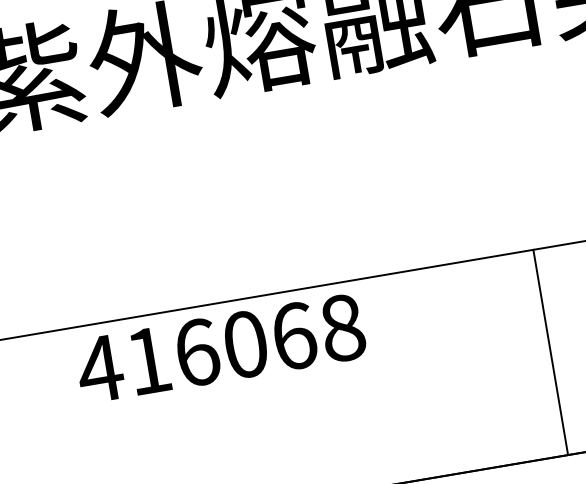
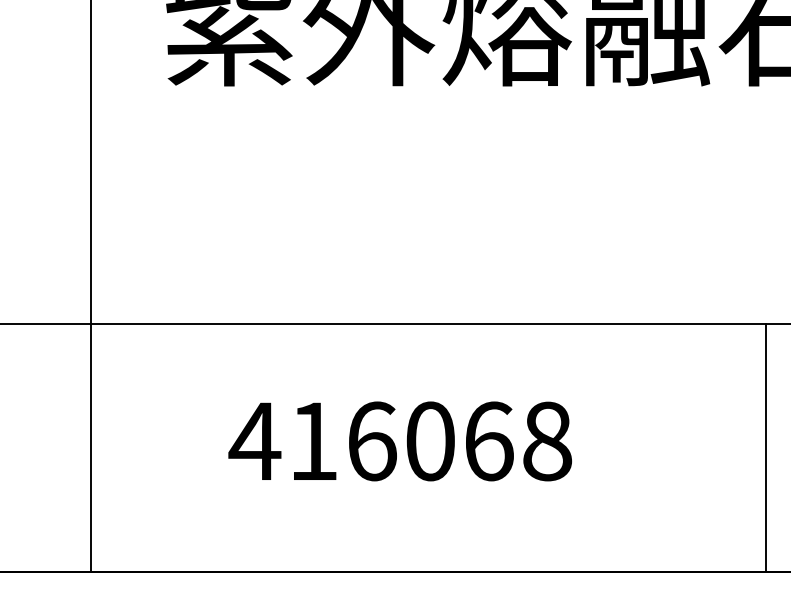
text: (219, 348) -> (399, 441), moved
line: (550, 351) -> (766, 447), moved

